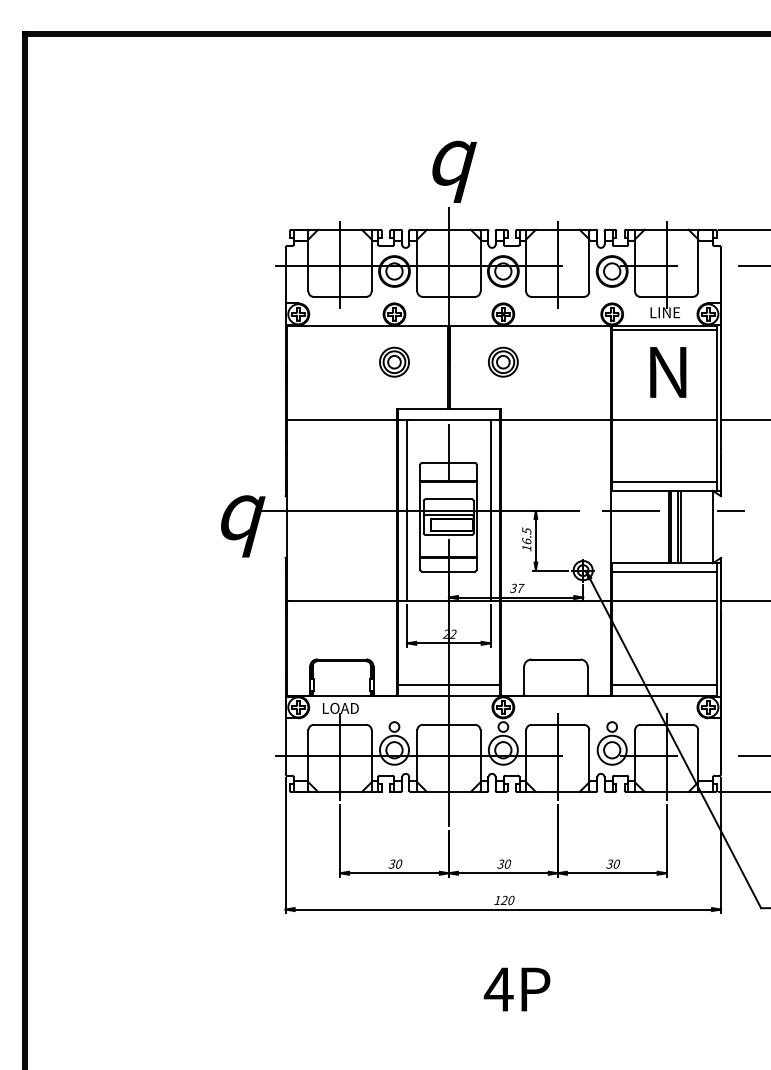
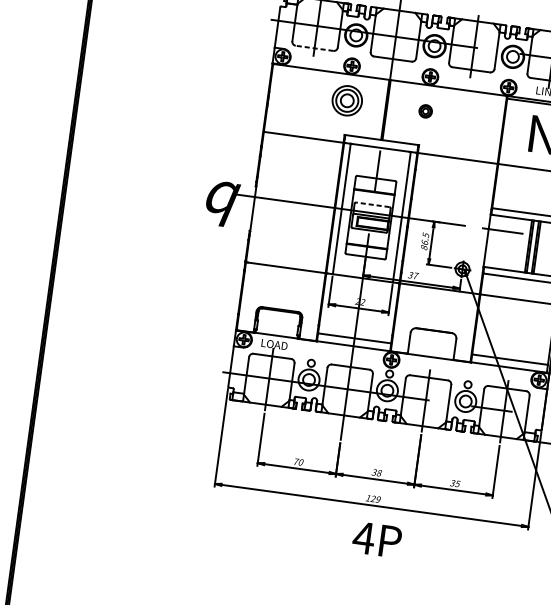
line: (339, 296) -> (314, 48), solid -> dashed
part: (394, 361) -> (347, 100), size x1.4
part: (503, 361) -> (425, 110), size x0.6
line: (448, 499) -> (372, 204), solid -> dashed
text: (526, 547) -> (424, 247), 16.5 -> 86.5
text: (392, 863) -> (296, 461), 30 -> 70
text: (616, 863) -> (457, 483), 30 -> 35
text: (507, 864) -> (379, 473), 30 -> 38
text: (511, 900) -> (378, 499), 120 -> 129
text: (516, 989) -> (376, 539), moved

